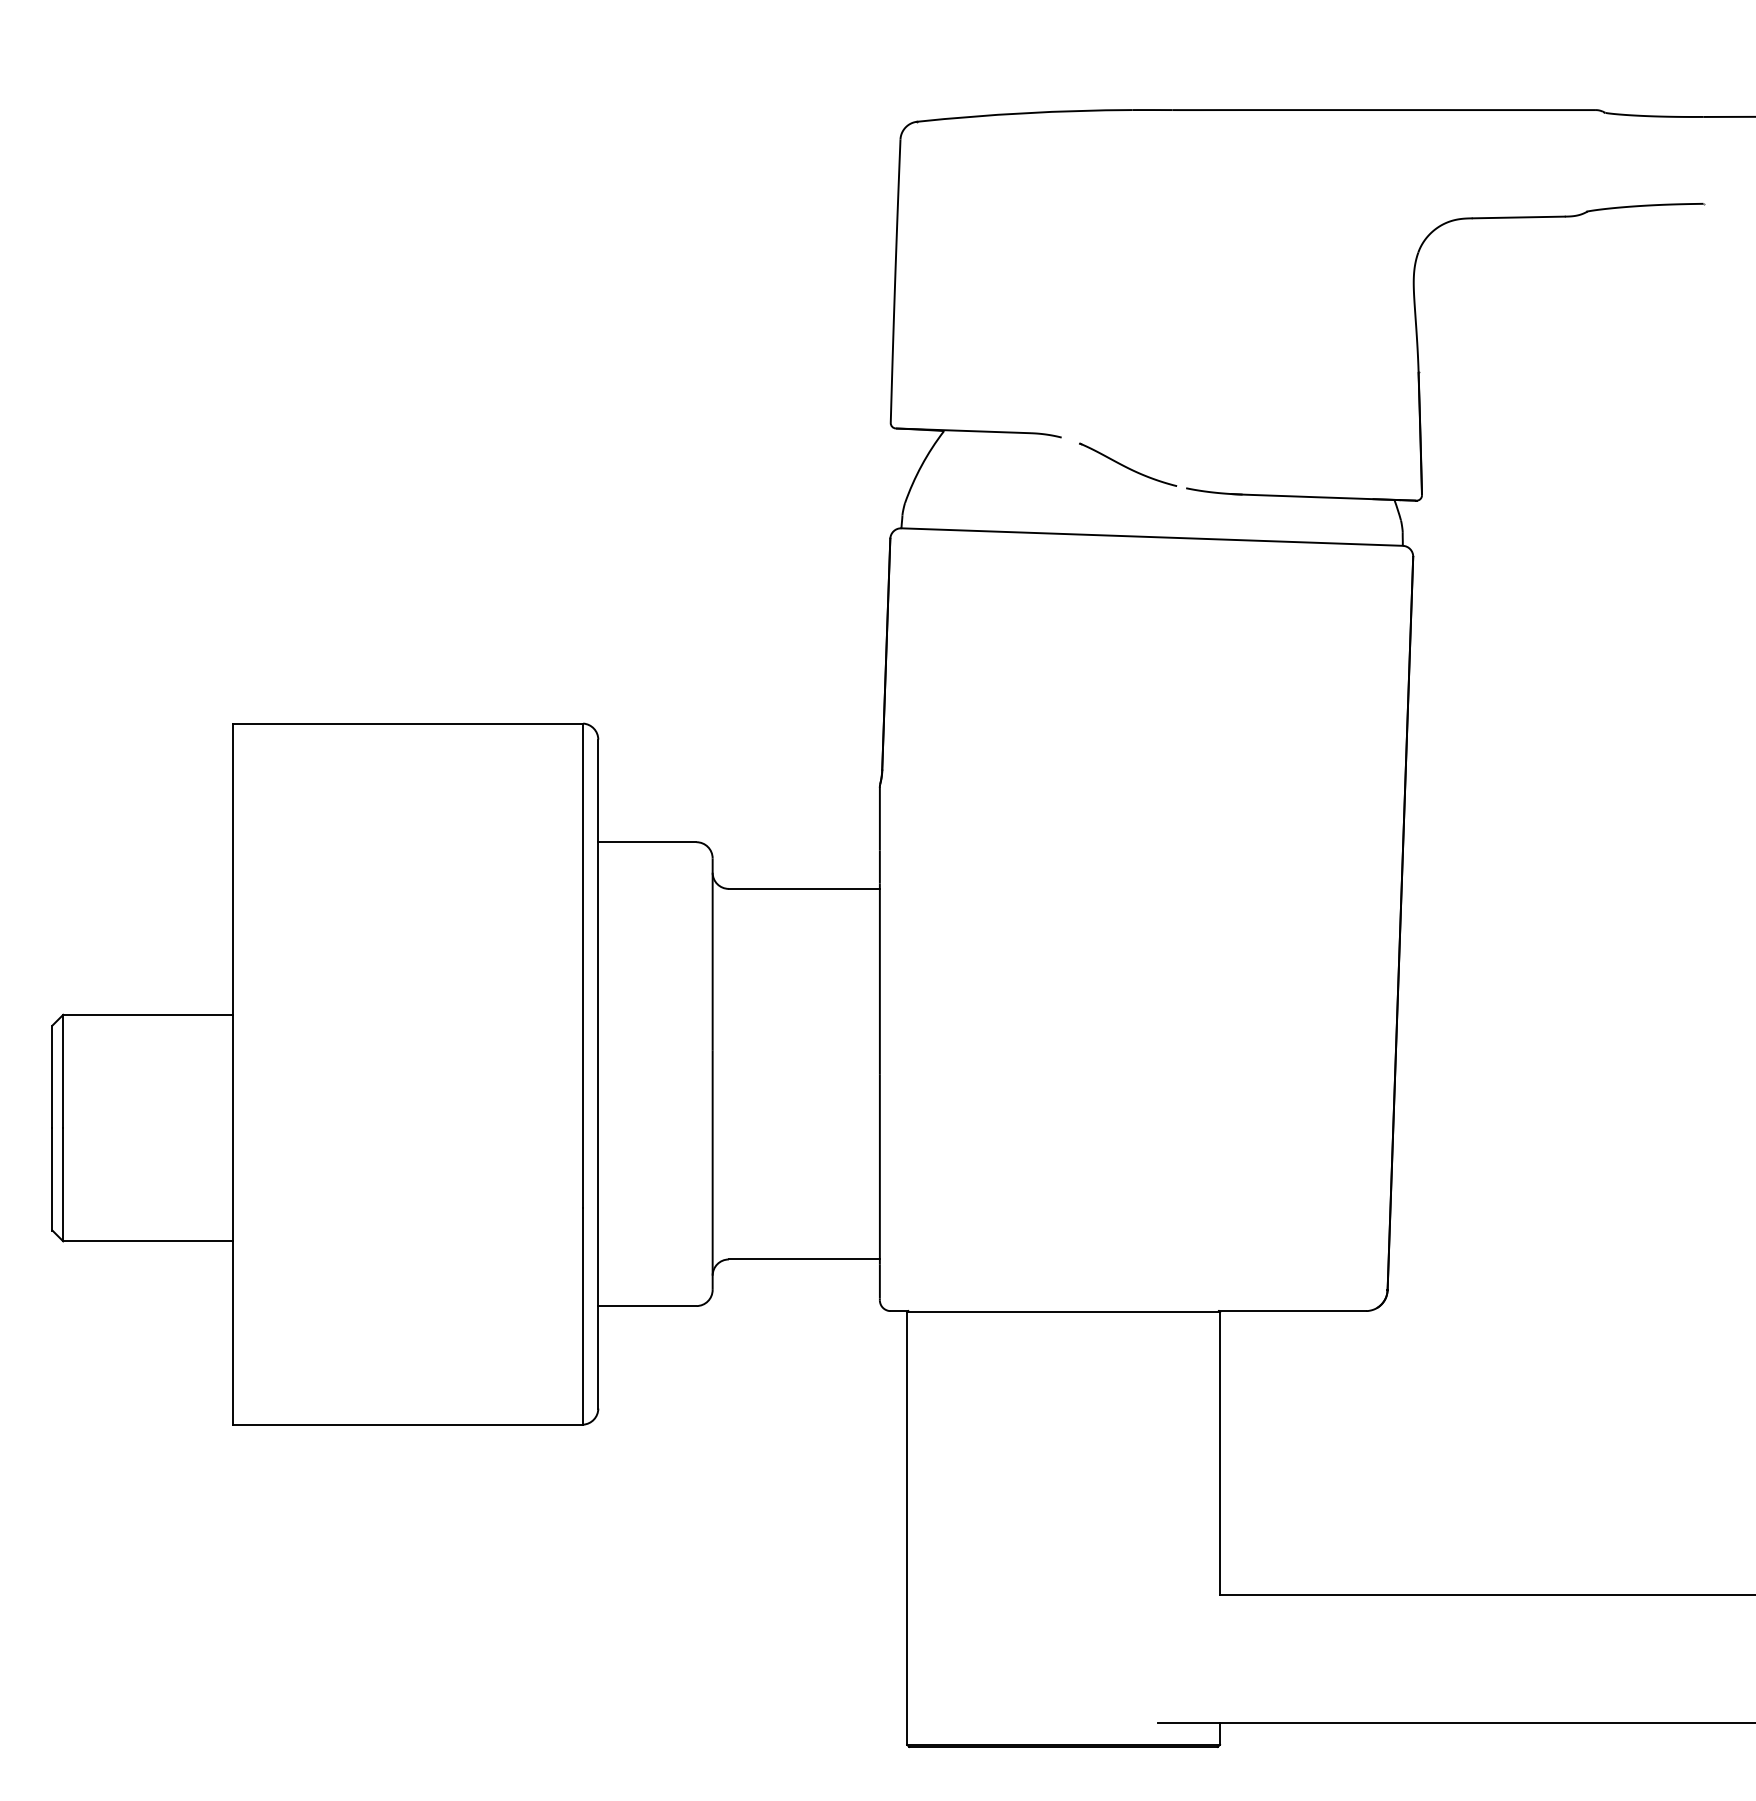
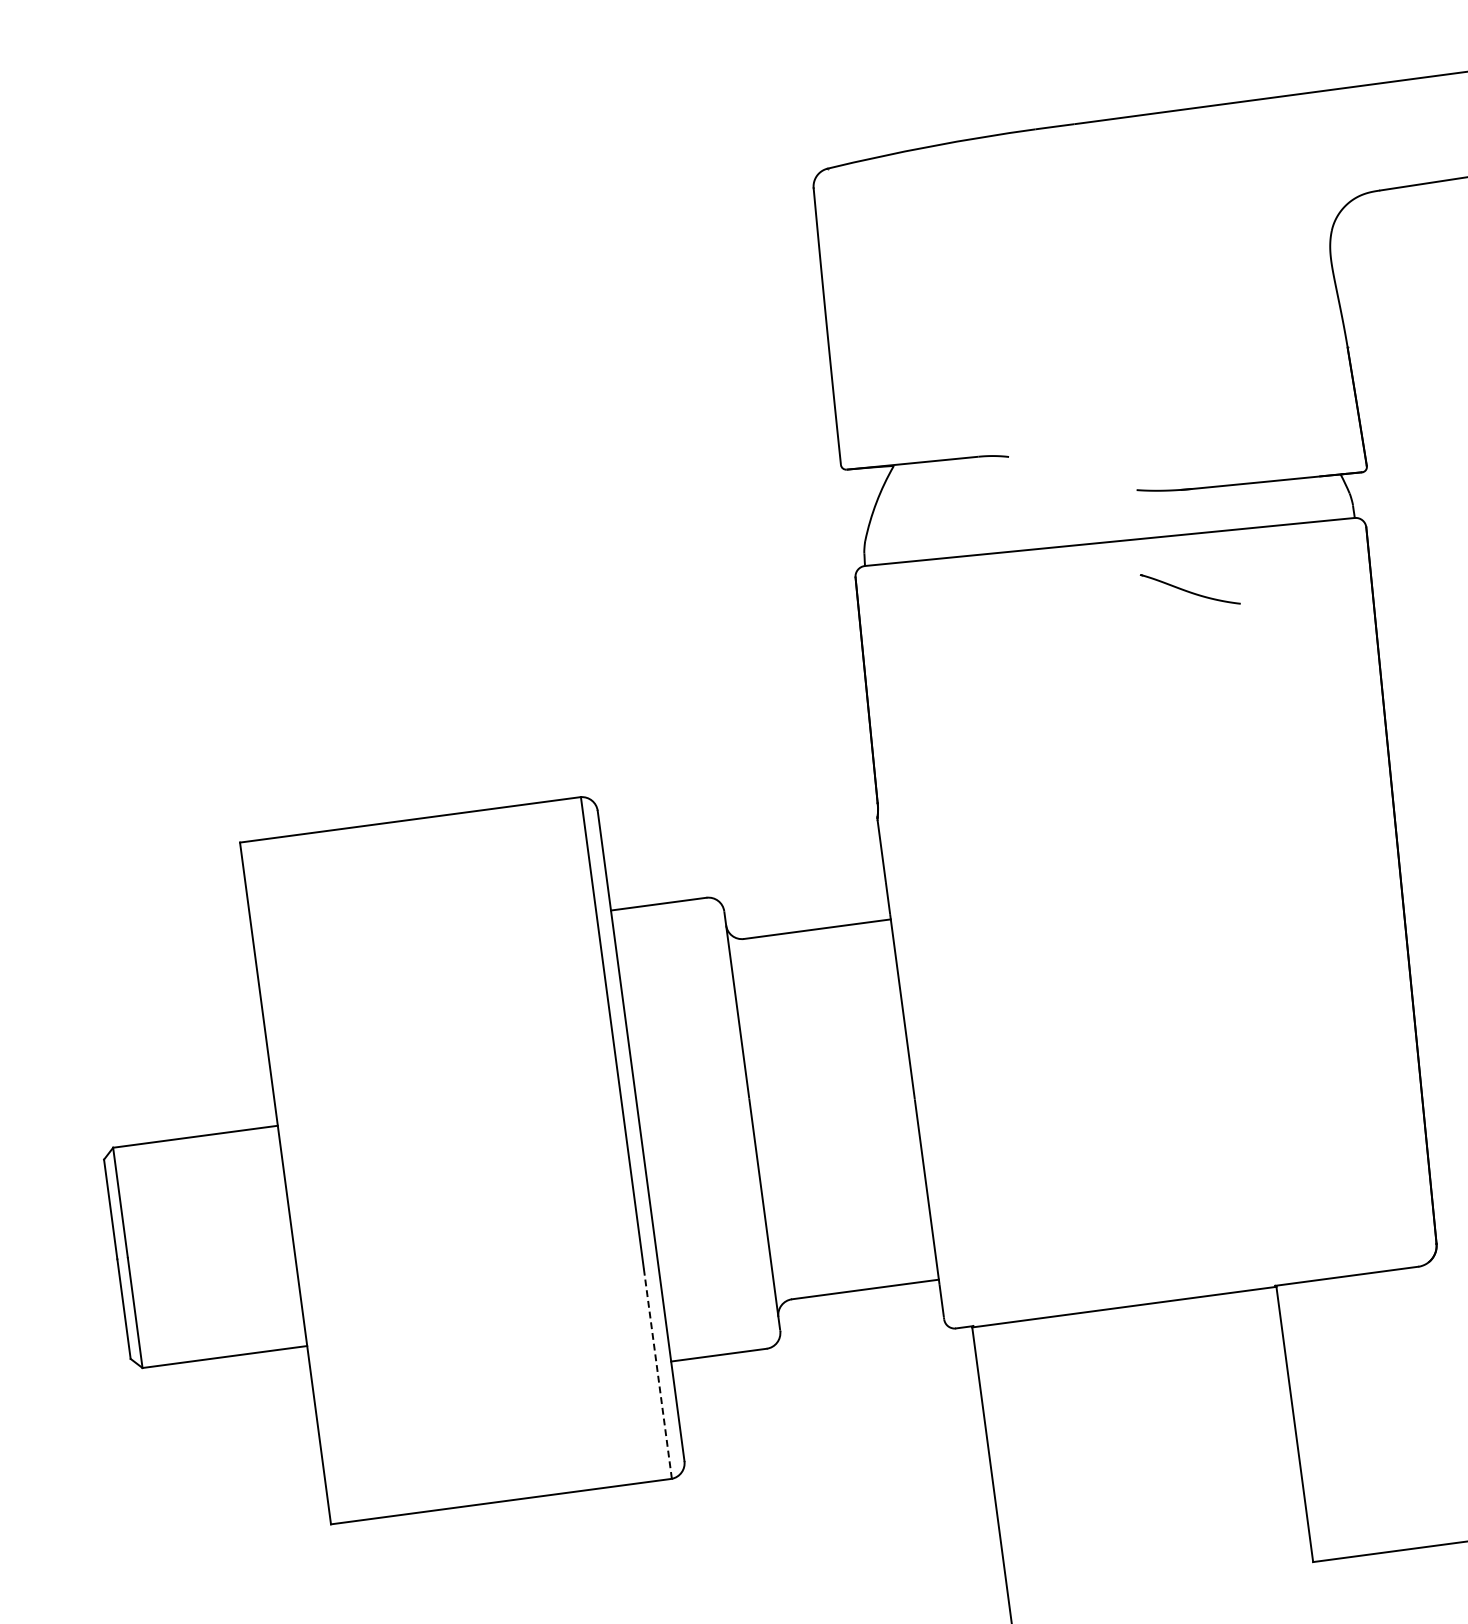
part: (1128, 464) -> (1190, 589), moved
line: (583, 1315) -> (658, 1372), solid -> dashed

